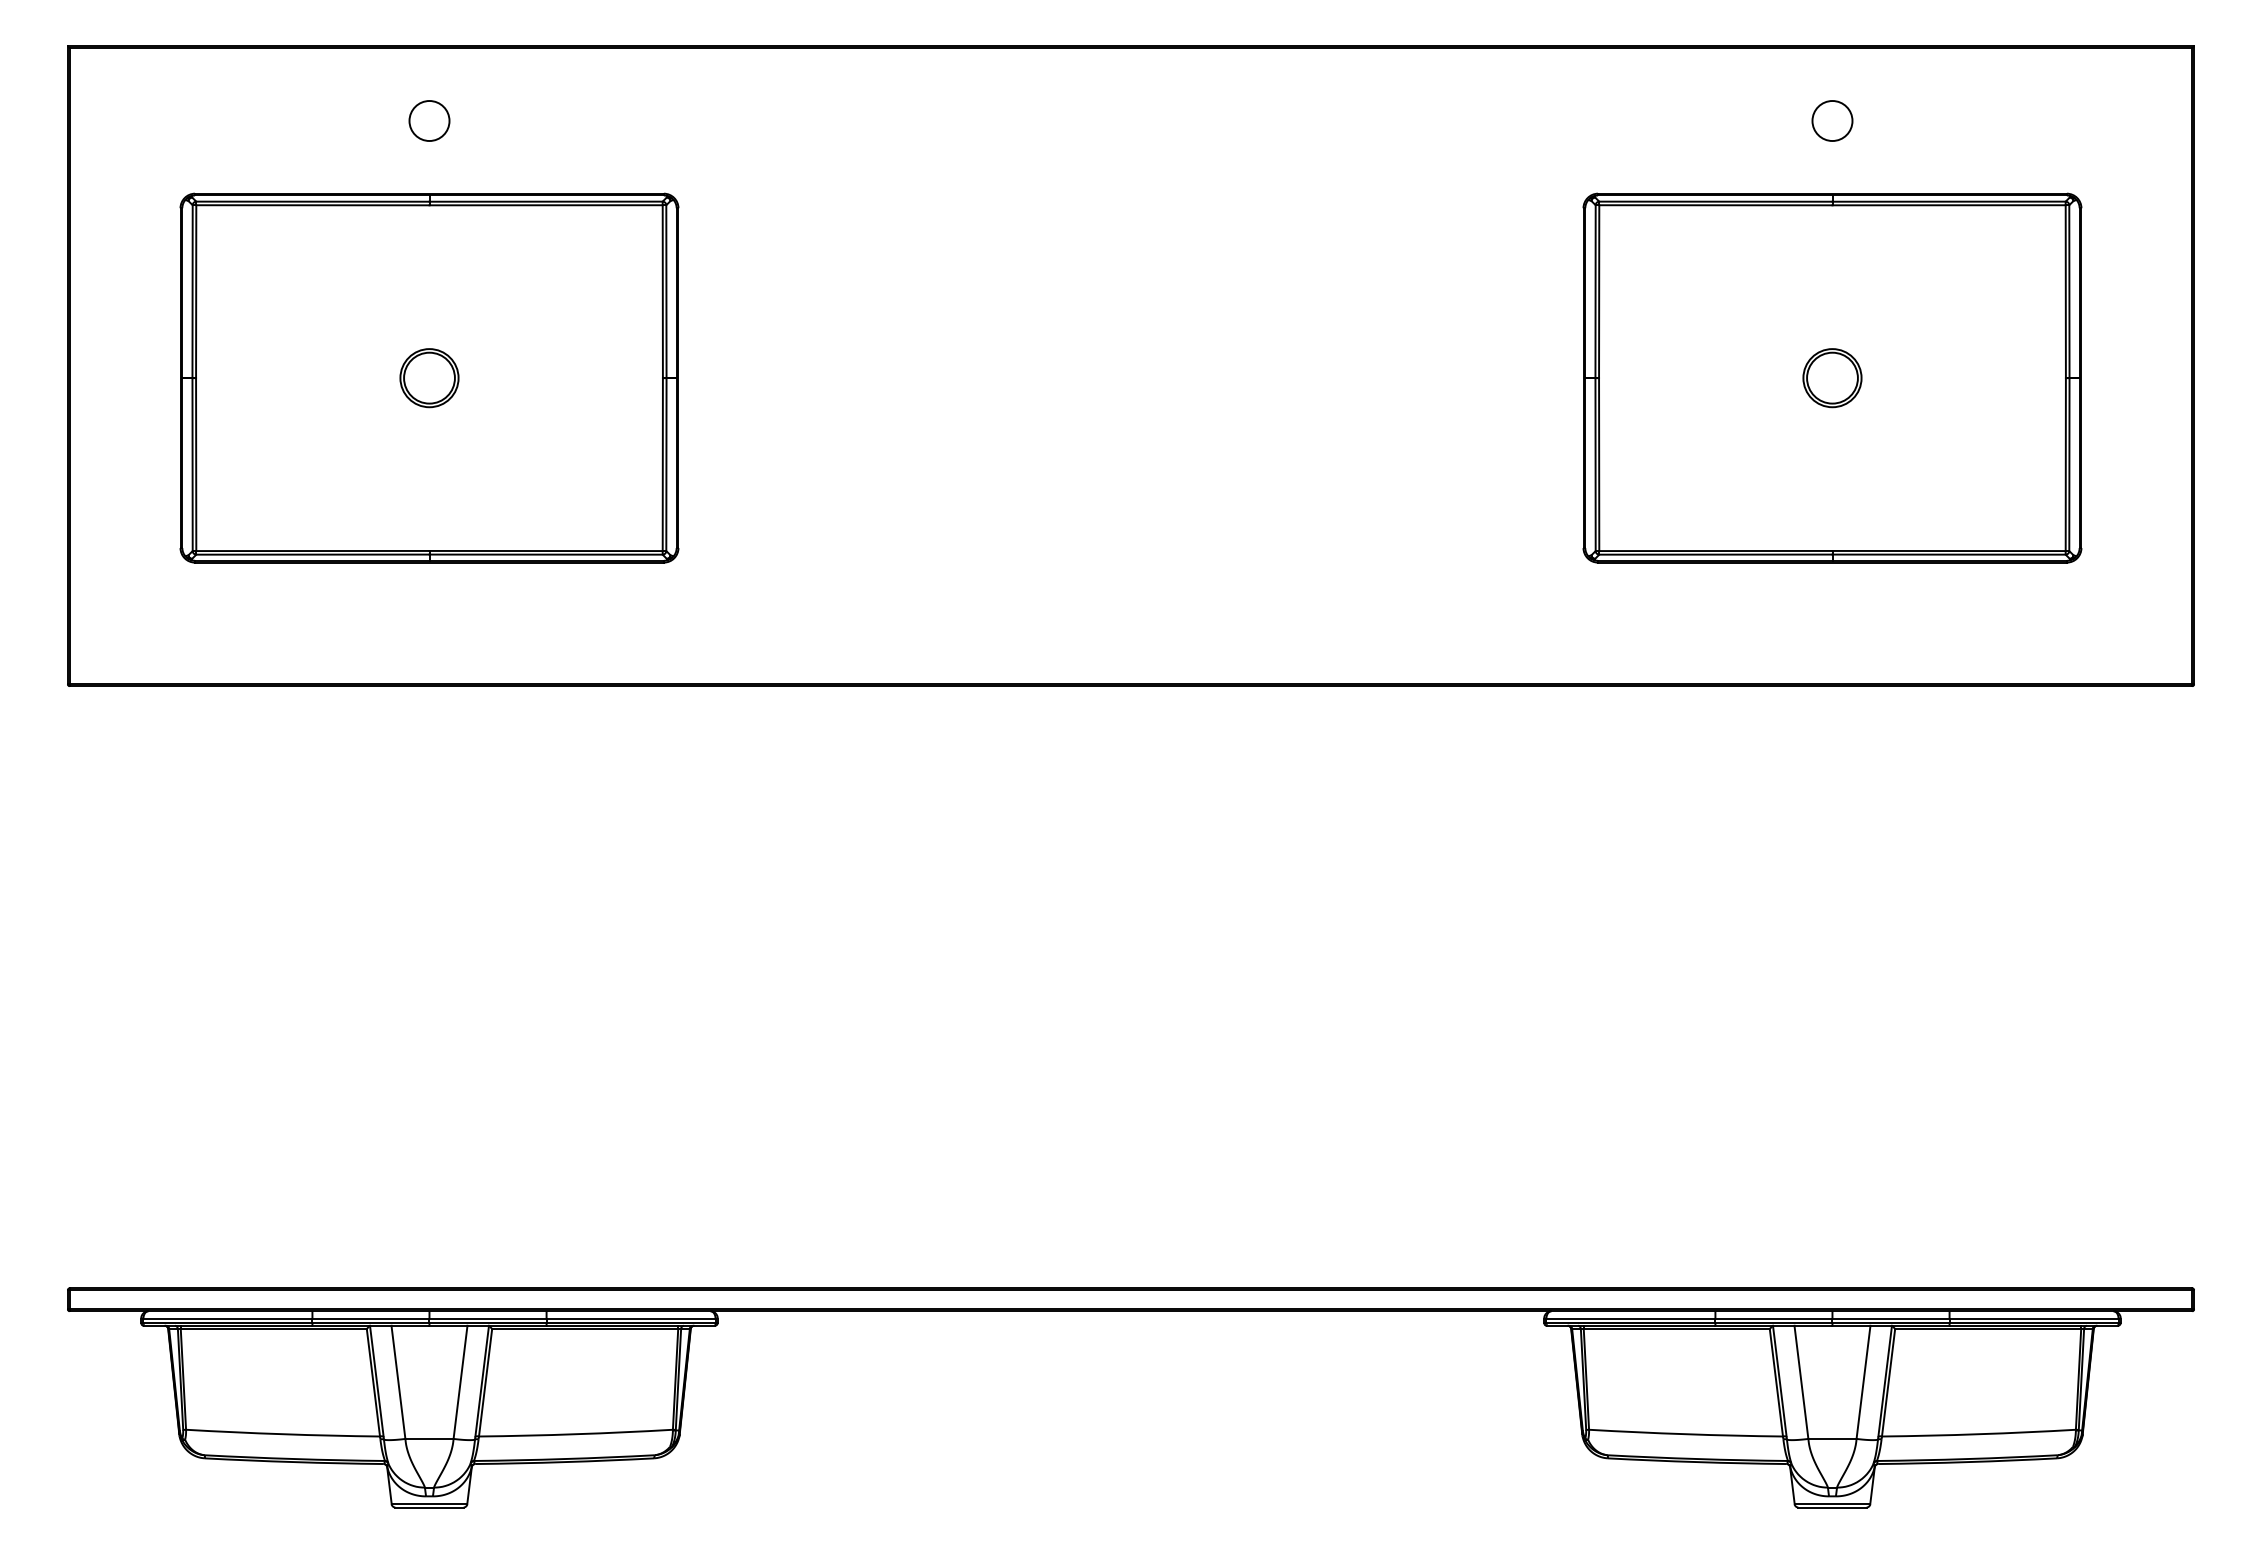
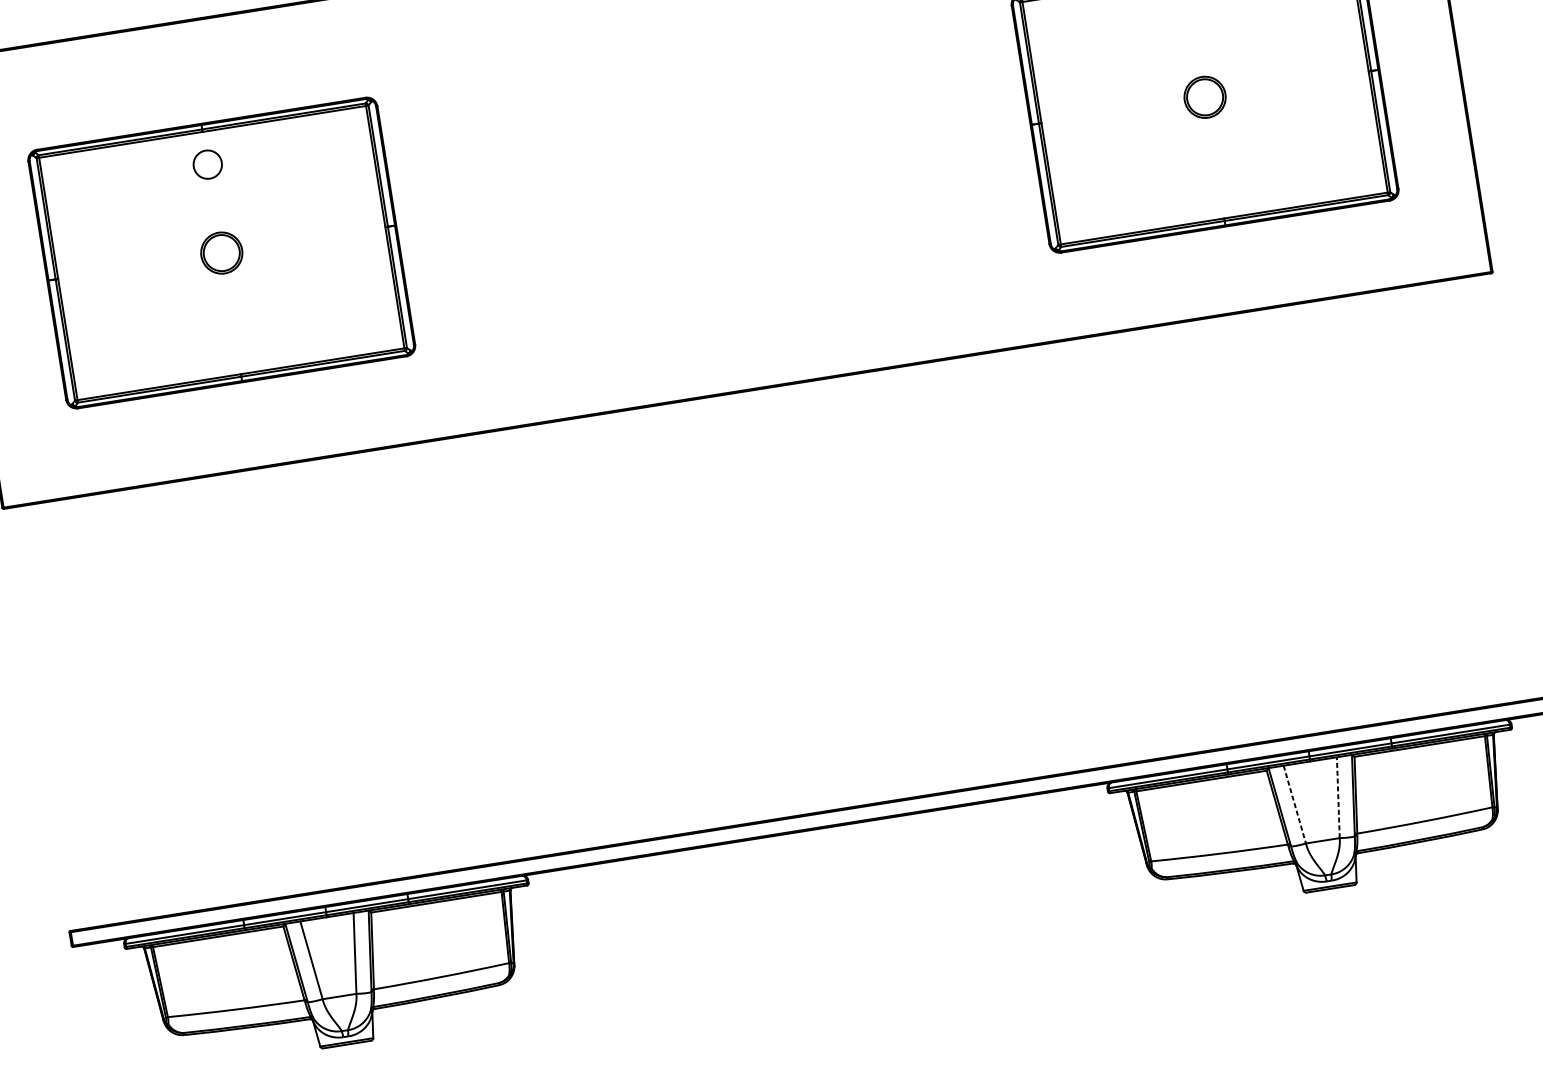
circle: (429, 120) -> (207, 164), moved
line: (1863, 1381) -> (1338, 797), solid -> dashed
line: (1801, 1382) -> (1294, 804), solid -> dashed

